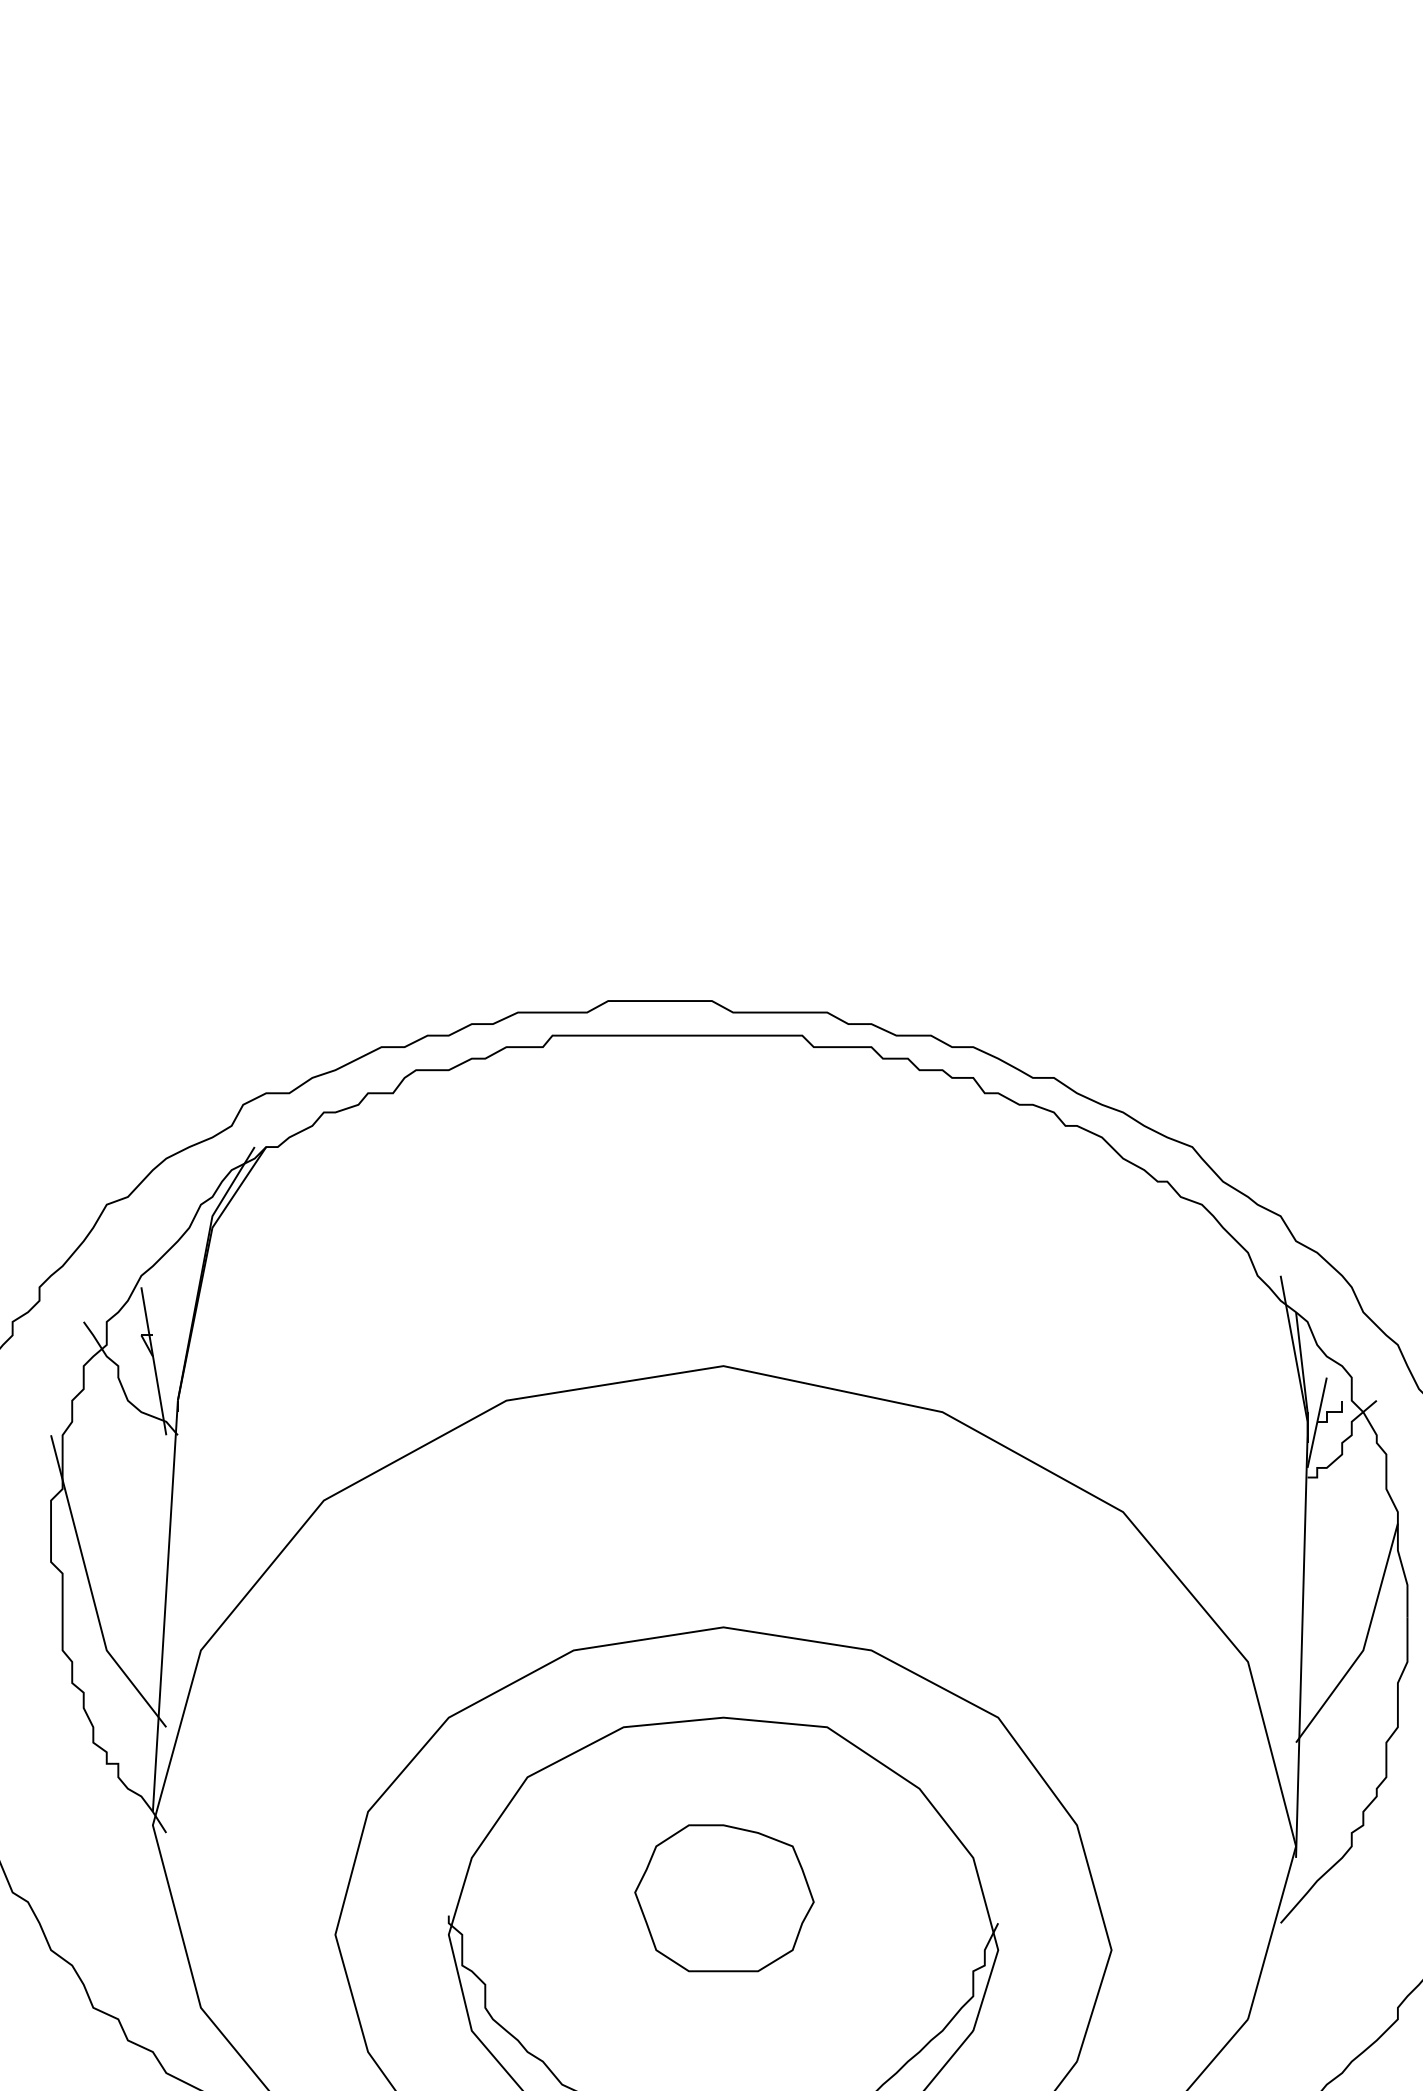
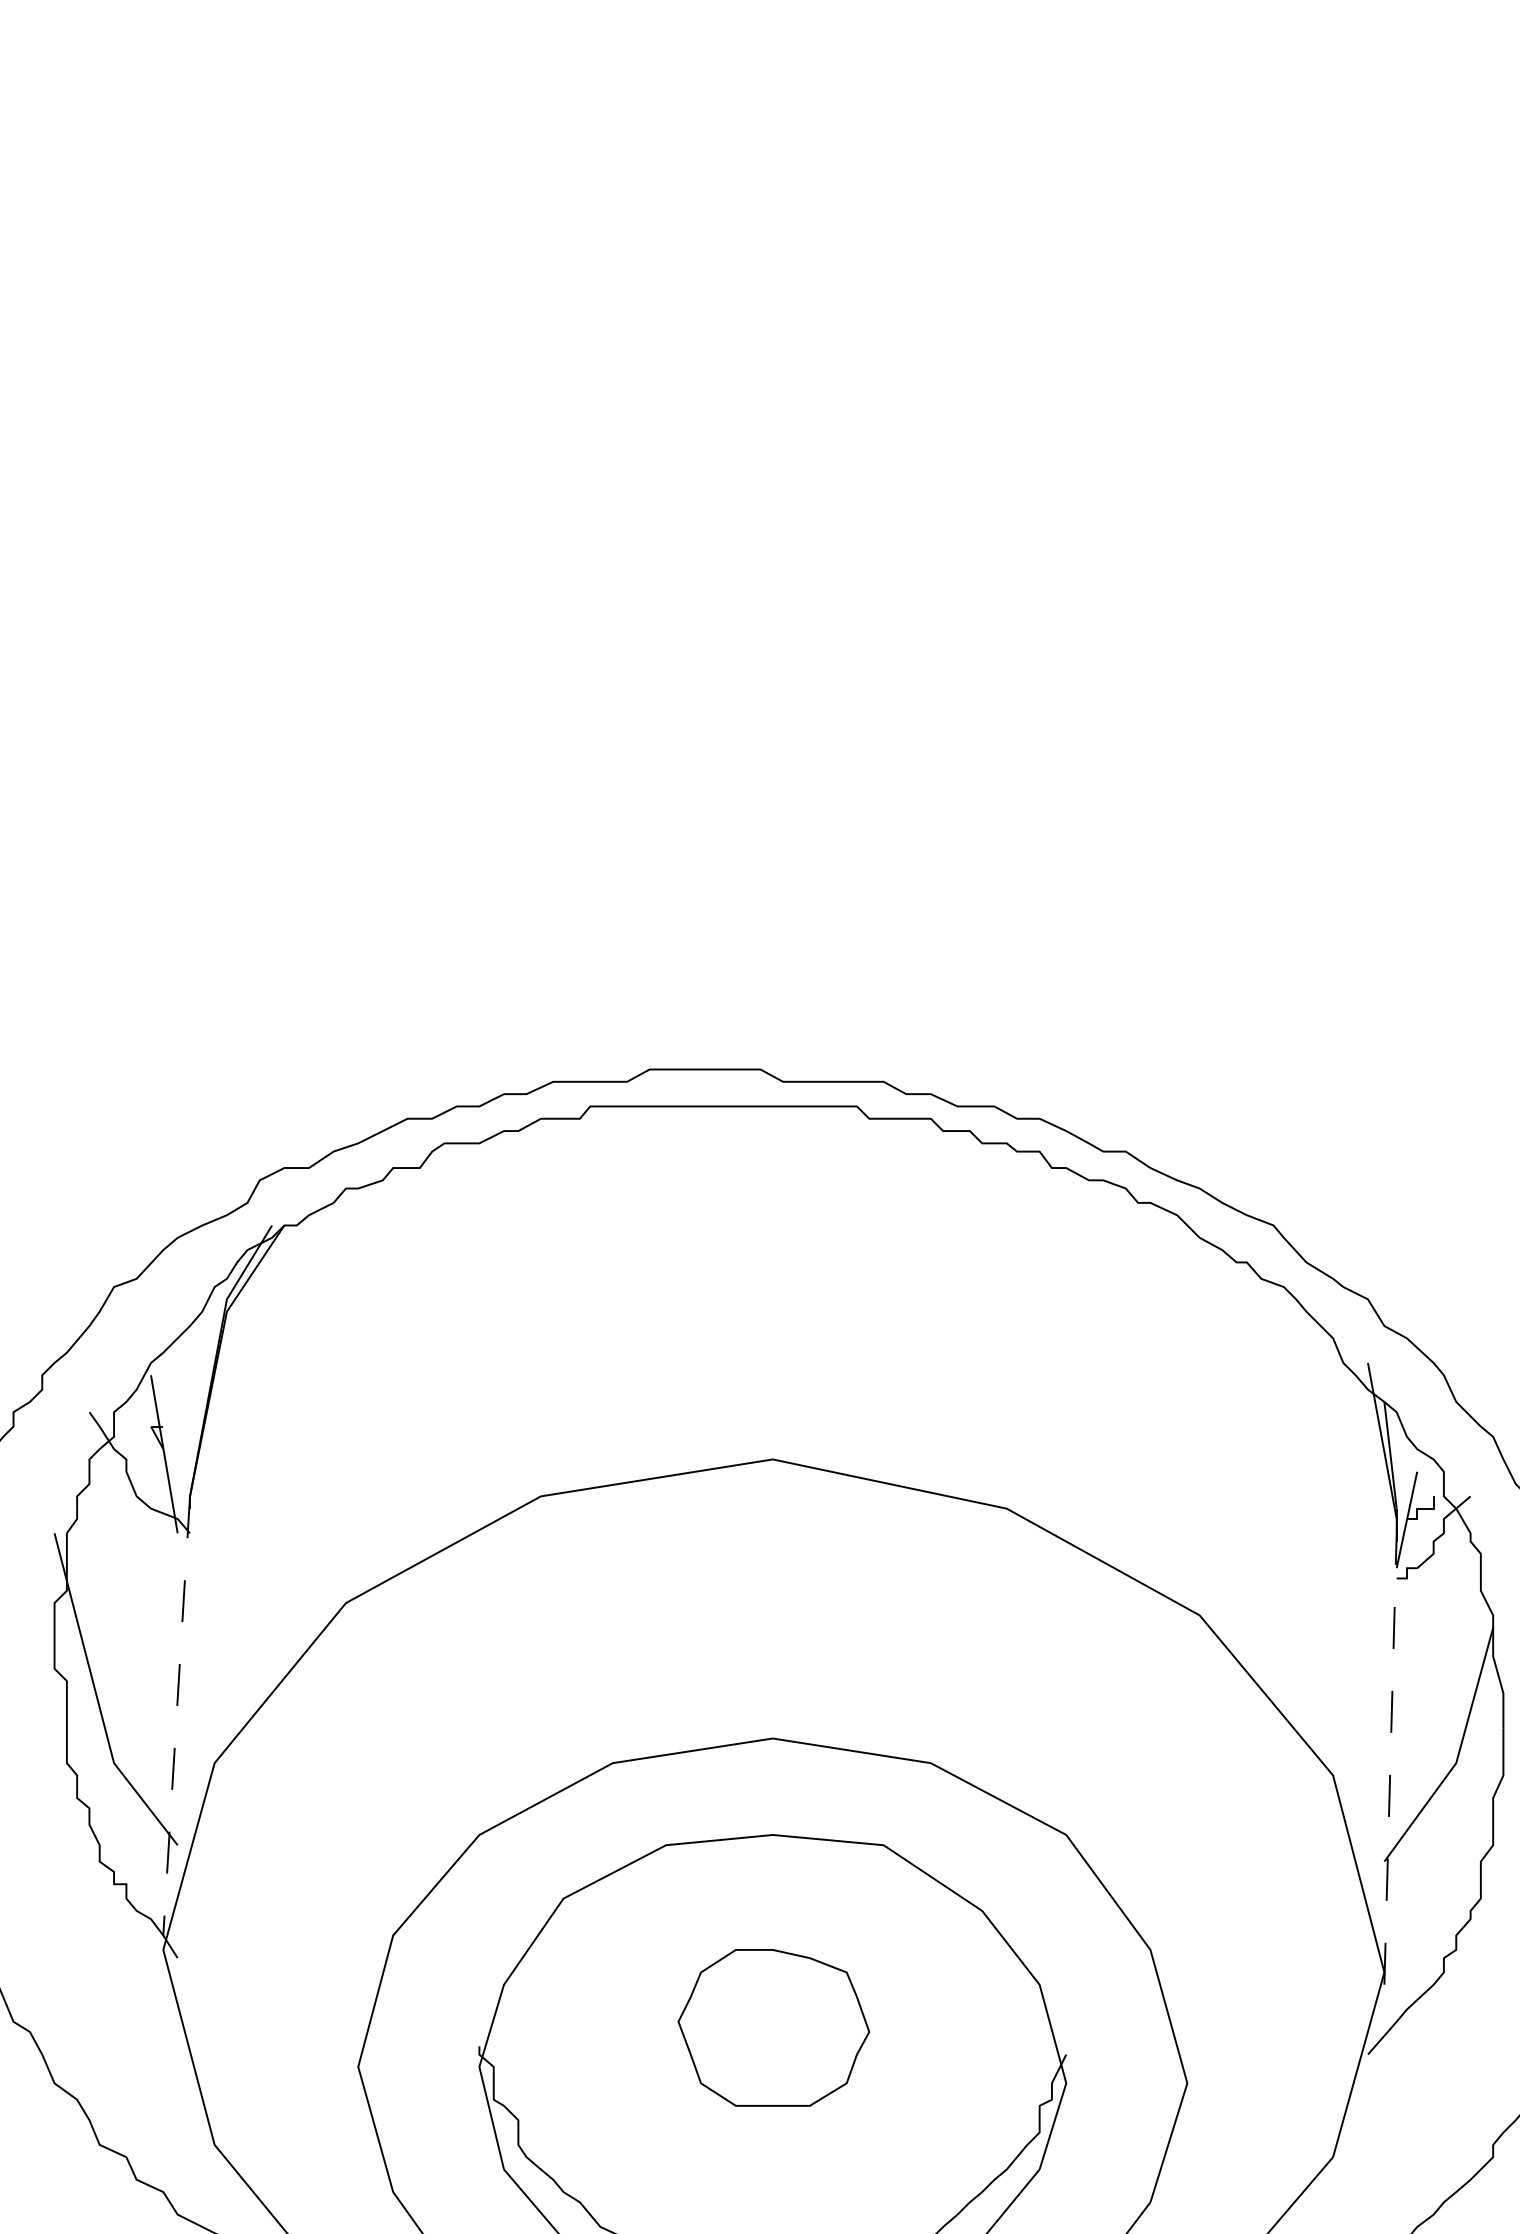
line: (165, 1605) -> (176, 1715), solid -> dashed
line: (1301, 1647) -> (1390, 1759), solid -> dashed

